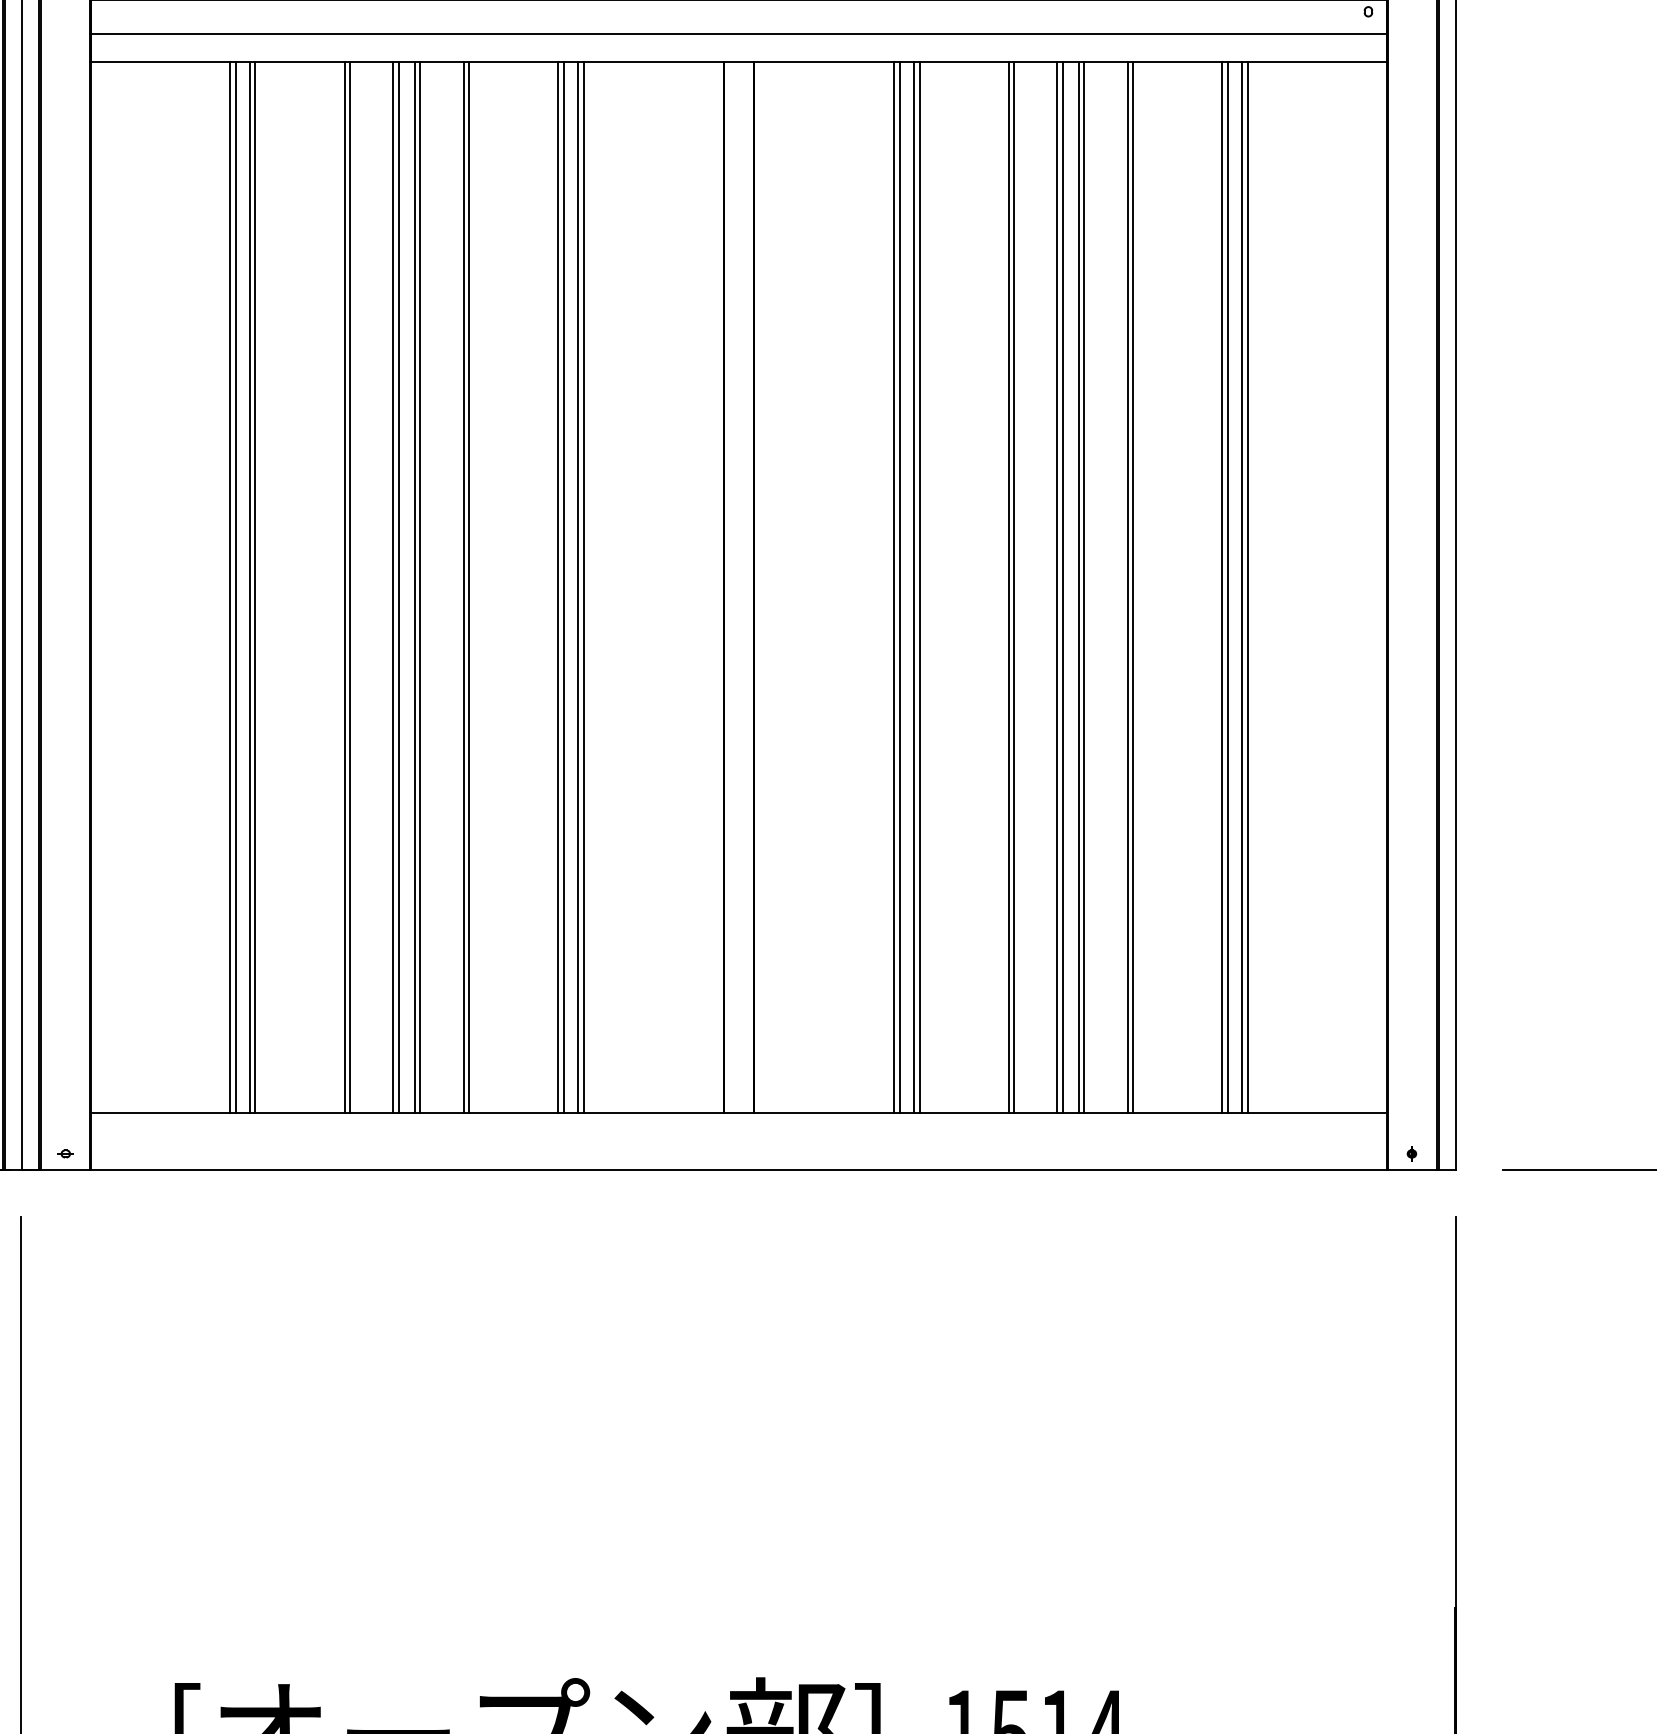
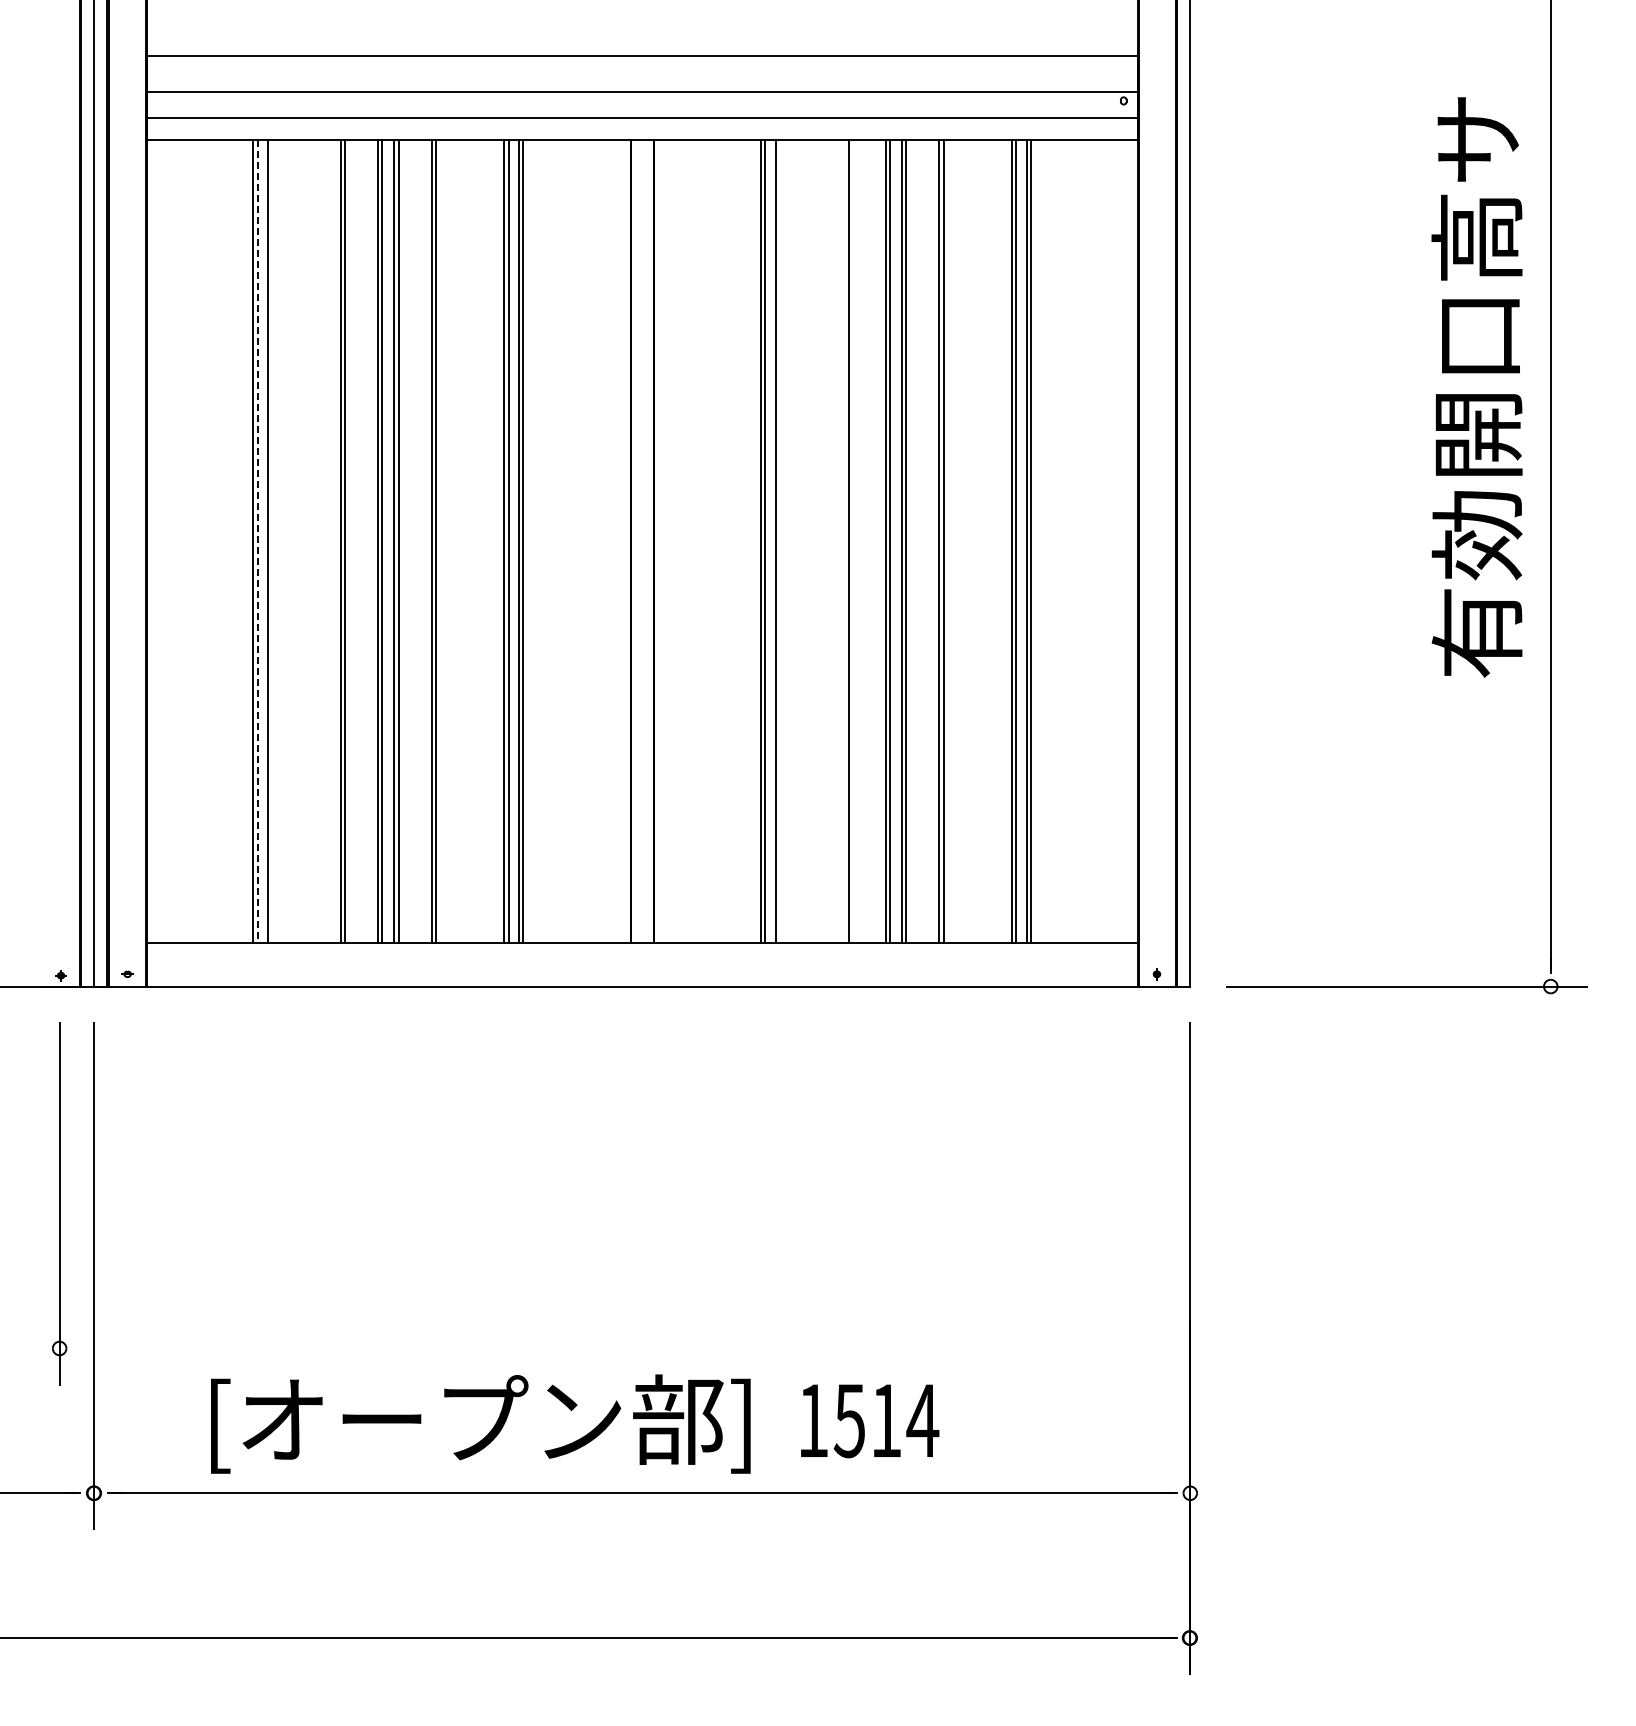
line: (235, 587) -> (257, 541), solid -> dashed
line: (255, 587) -> (272, 541), removed
line: (919, 587) -> (780, 541), removed
line: (1013, 587) -> (852, 541), removed

